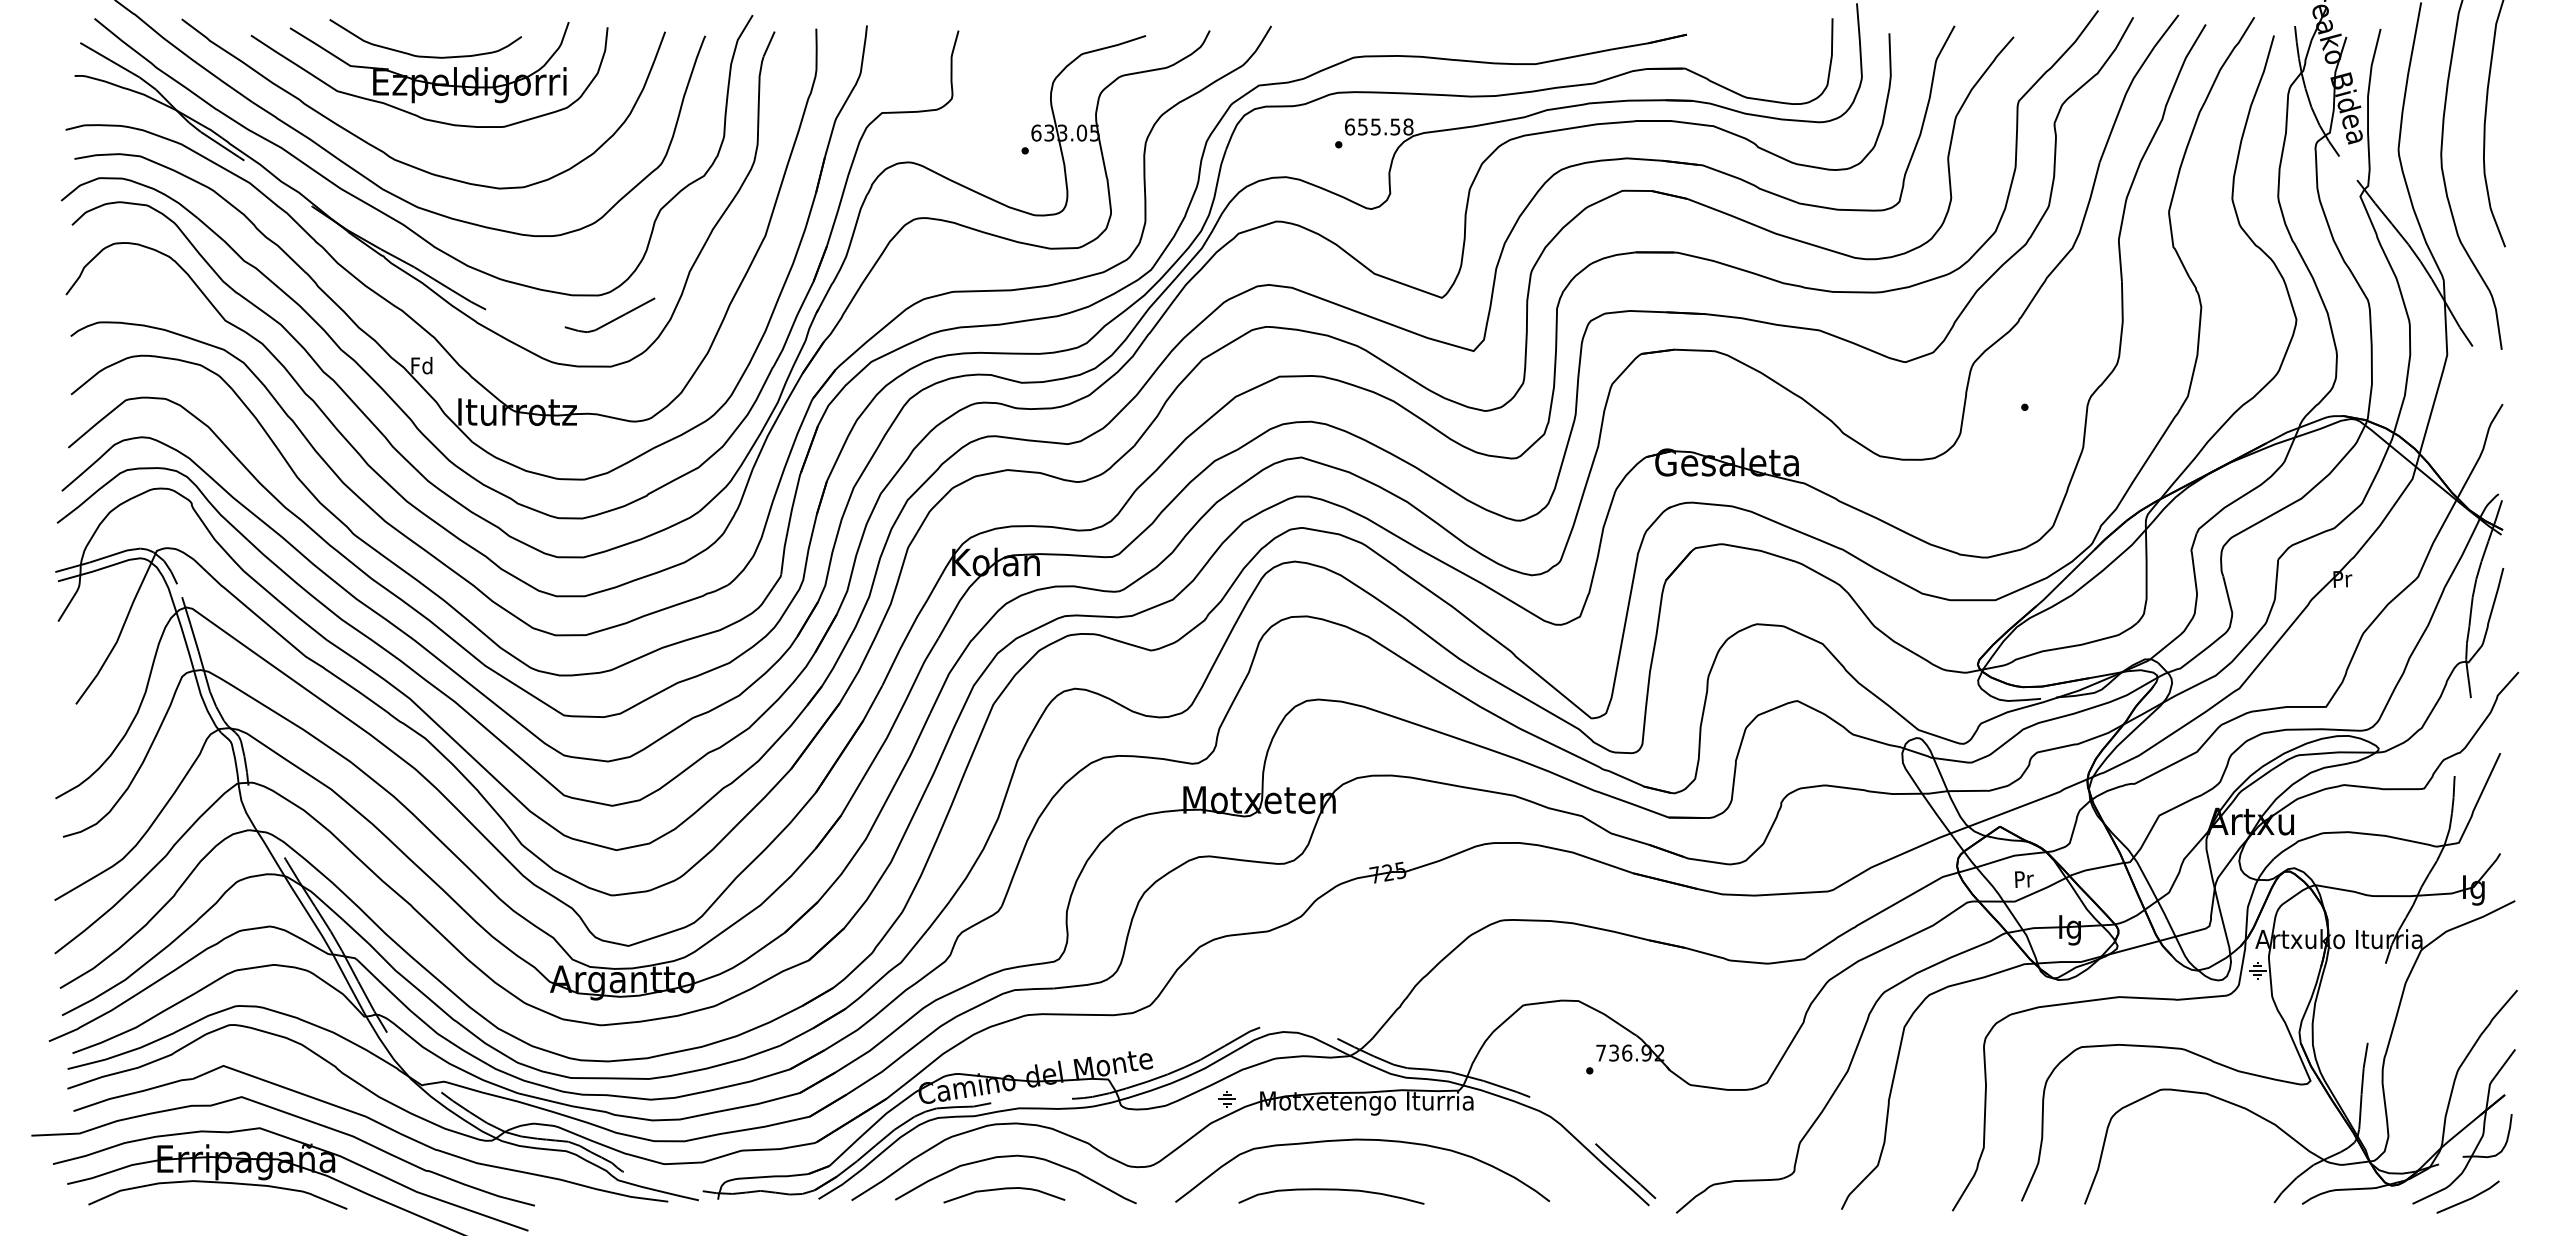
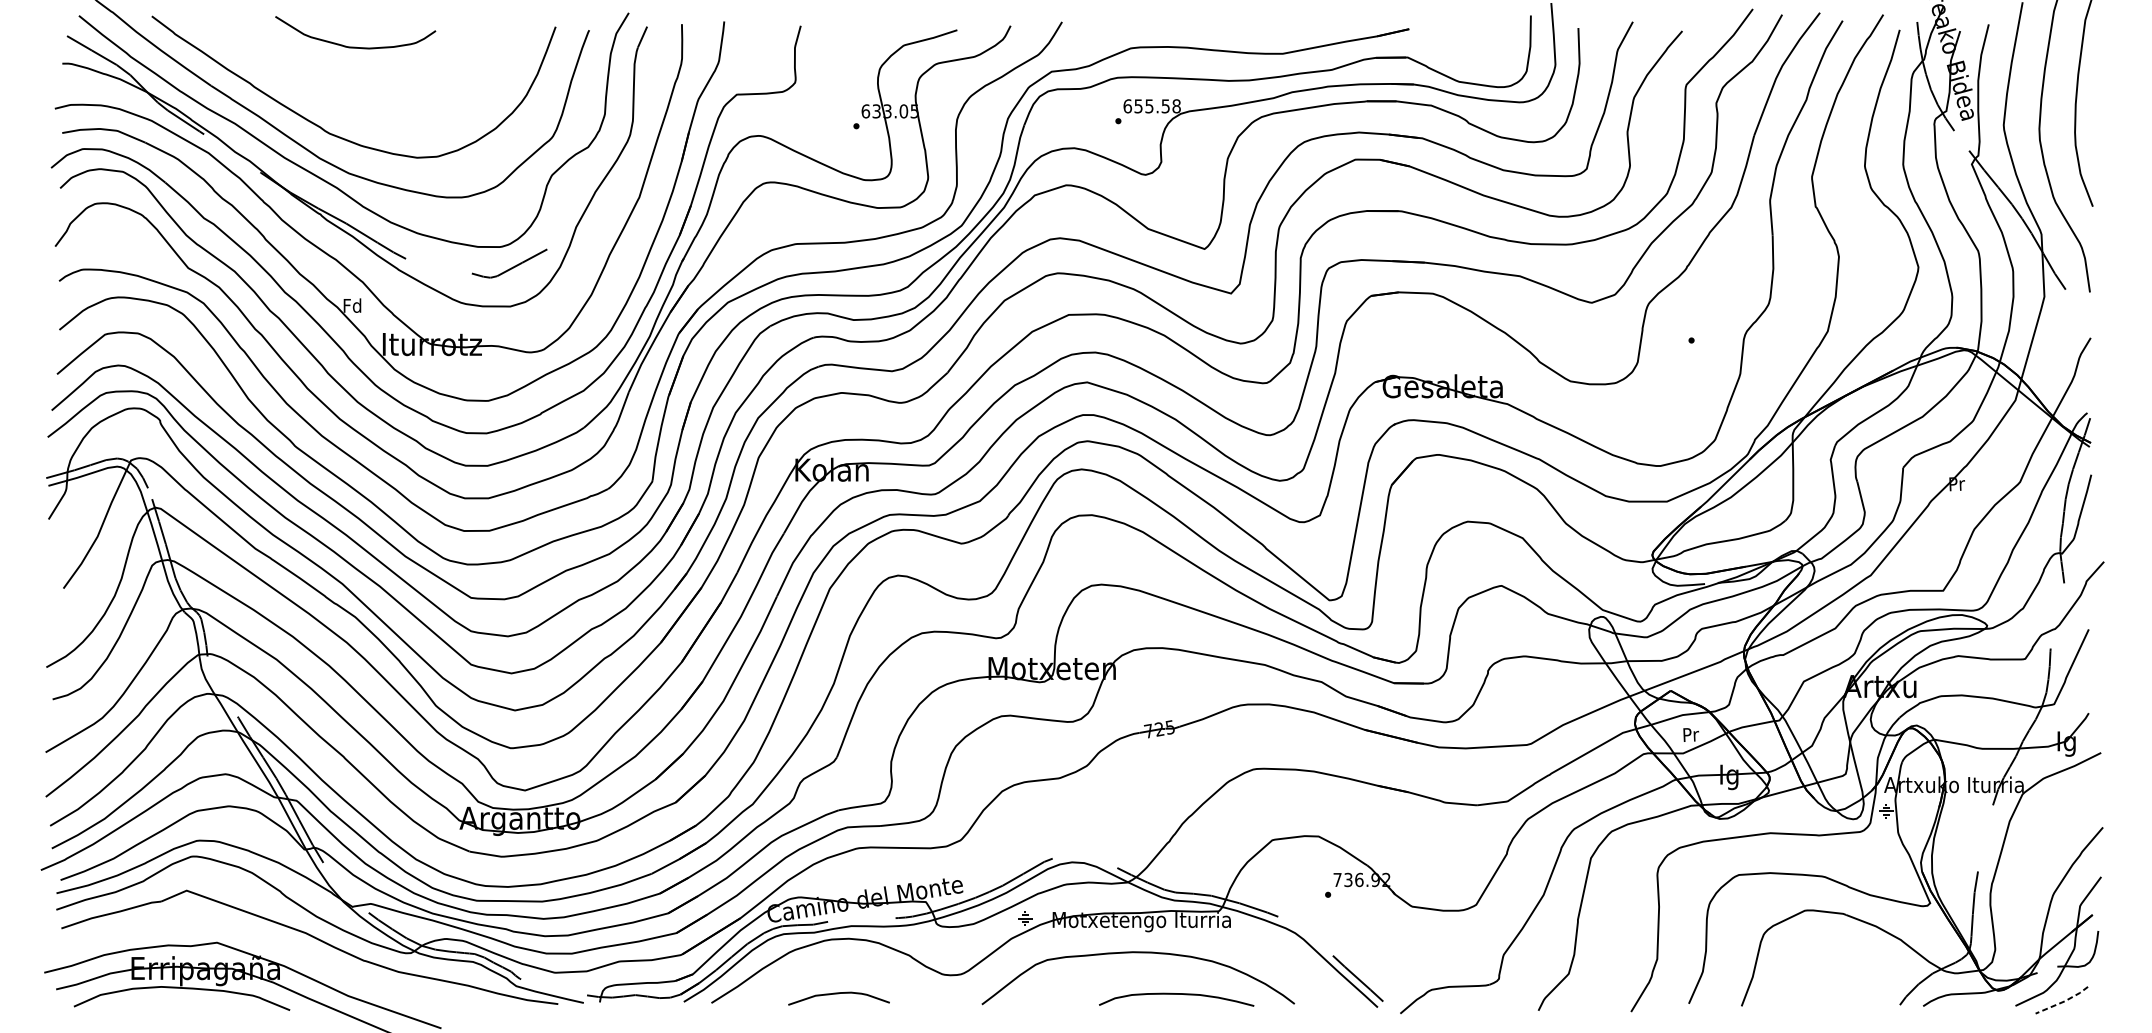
part: (429, 74) -> (358, 62), removed
curve: (298, 1118) -> (249, 934), removed
curve: (1010, 1157) -> (844, 967), removed
curve: (1331, 1190) -> (1176, 994), moved
line: (2470, 1199) -> (2063, 1002), solid -> dashed

